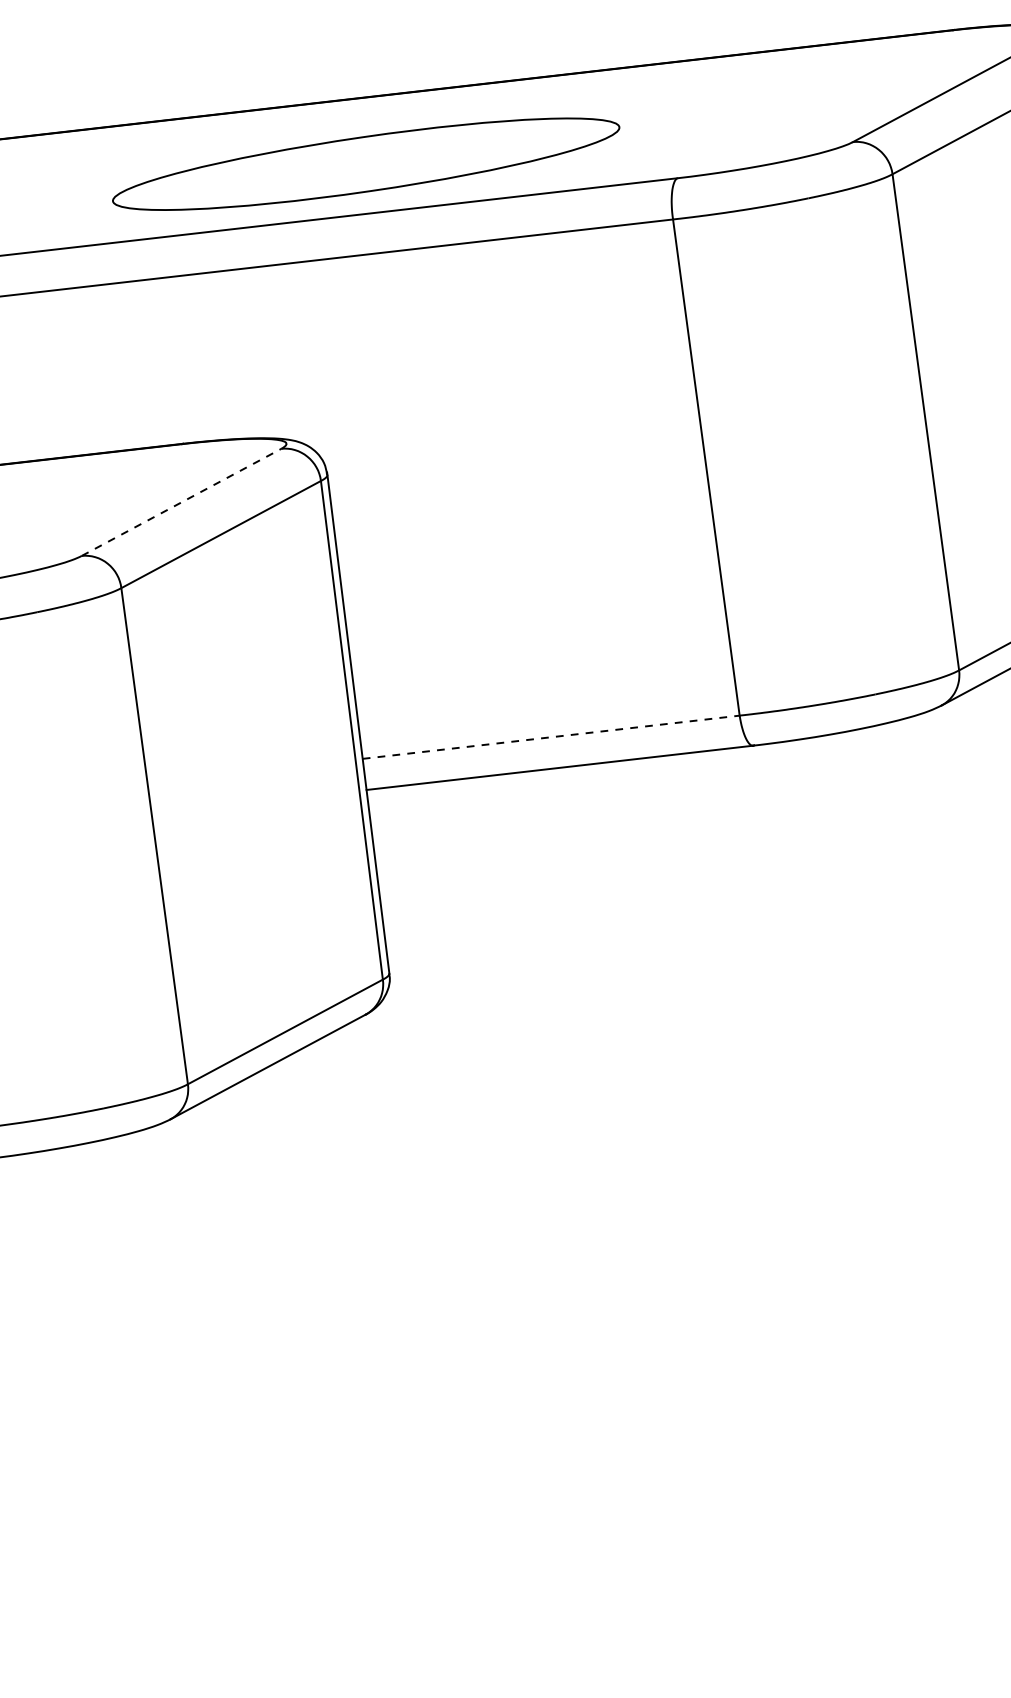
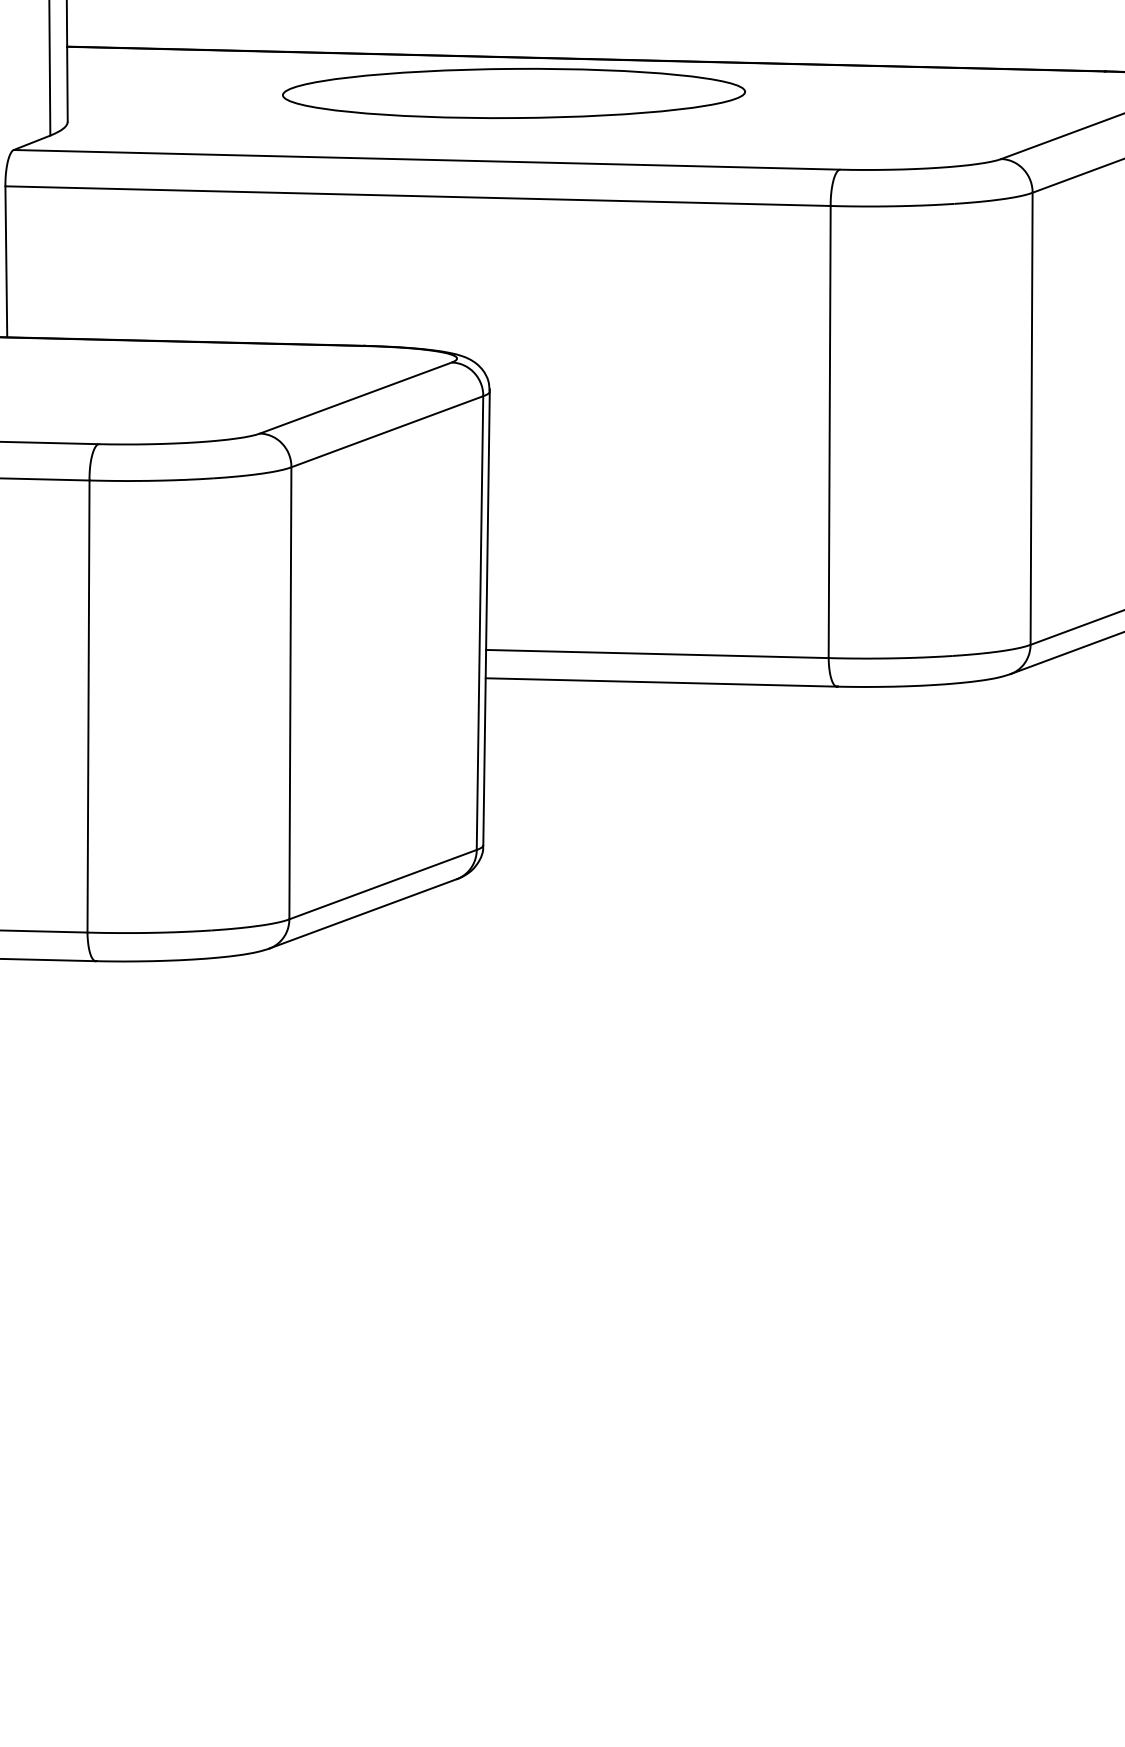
part: (365, 163) -> (513, 92), moved
line: (182, 501) -> (356, 397), dashed -> solid
line: (551, 737) -> (657, 654), dashed -> solid

